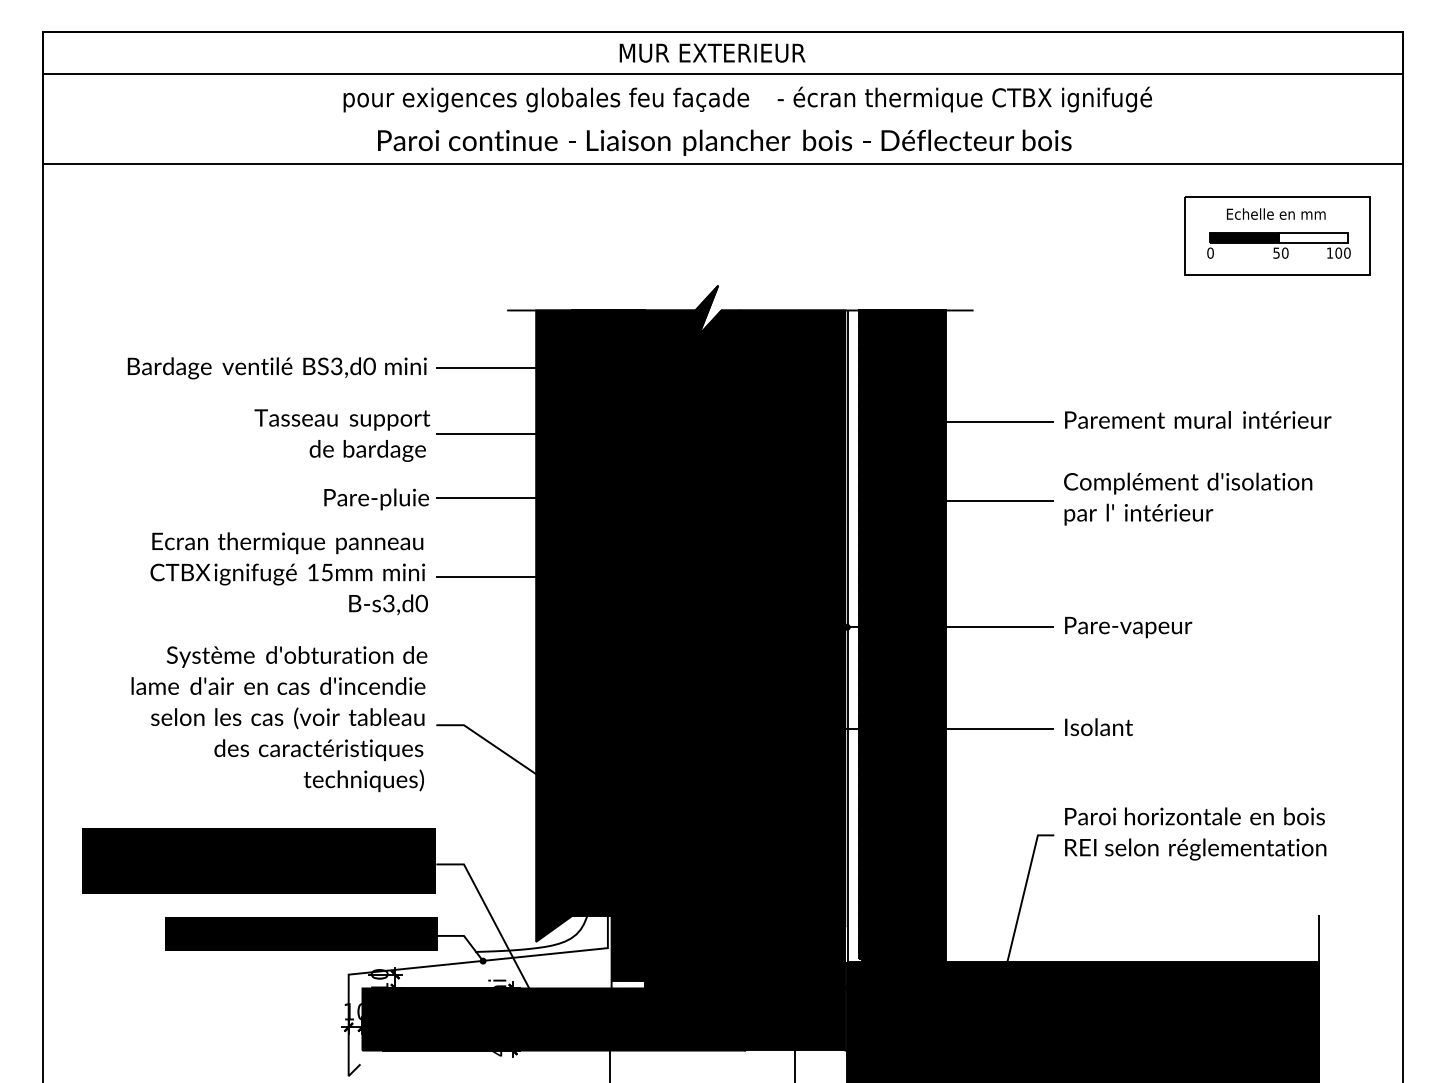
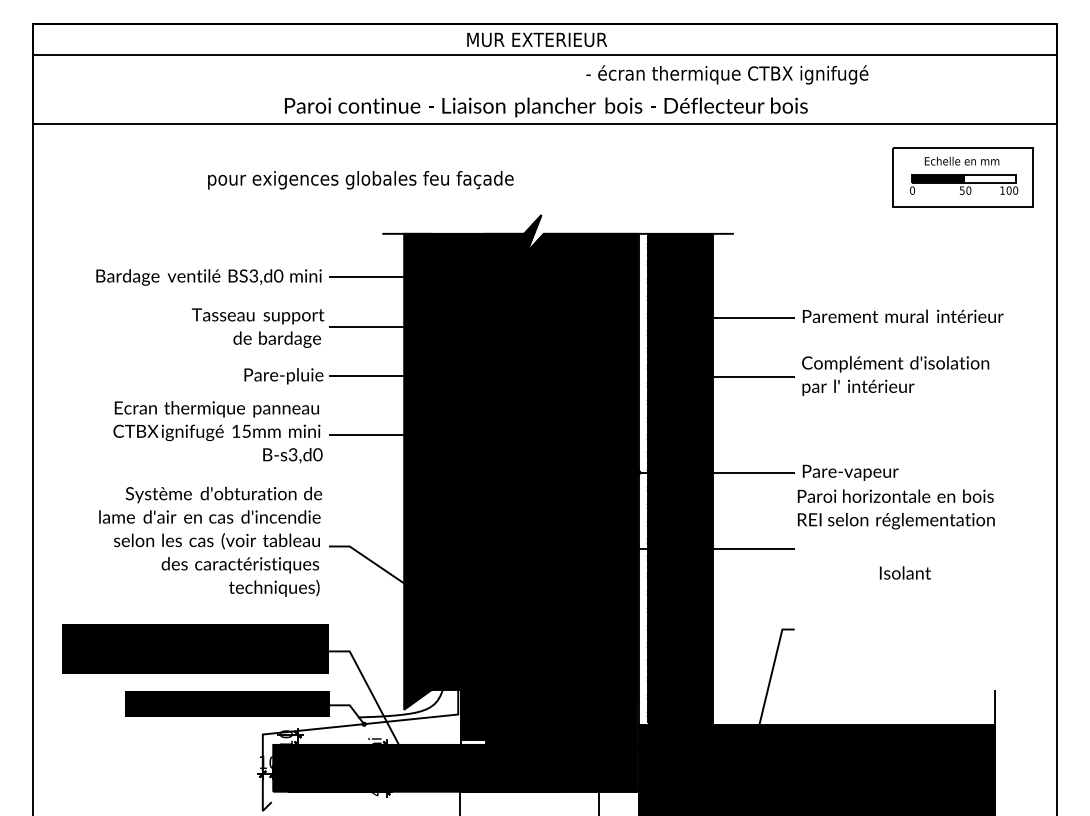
text: (545, 100) -> (360, 180), moved
text: (1097, 726) -> (904, 572), moved
text: (1194, 834) -> (895, 509), moved

